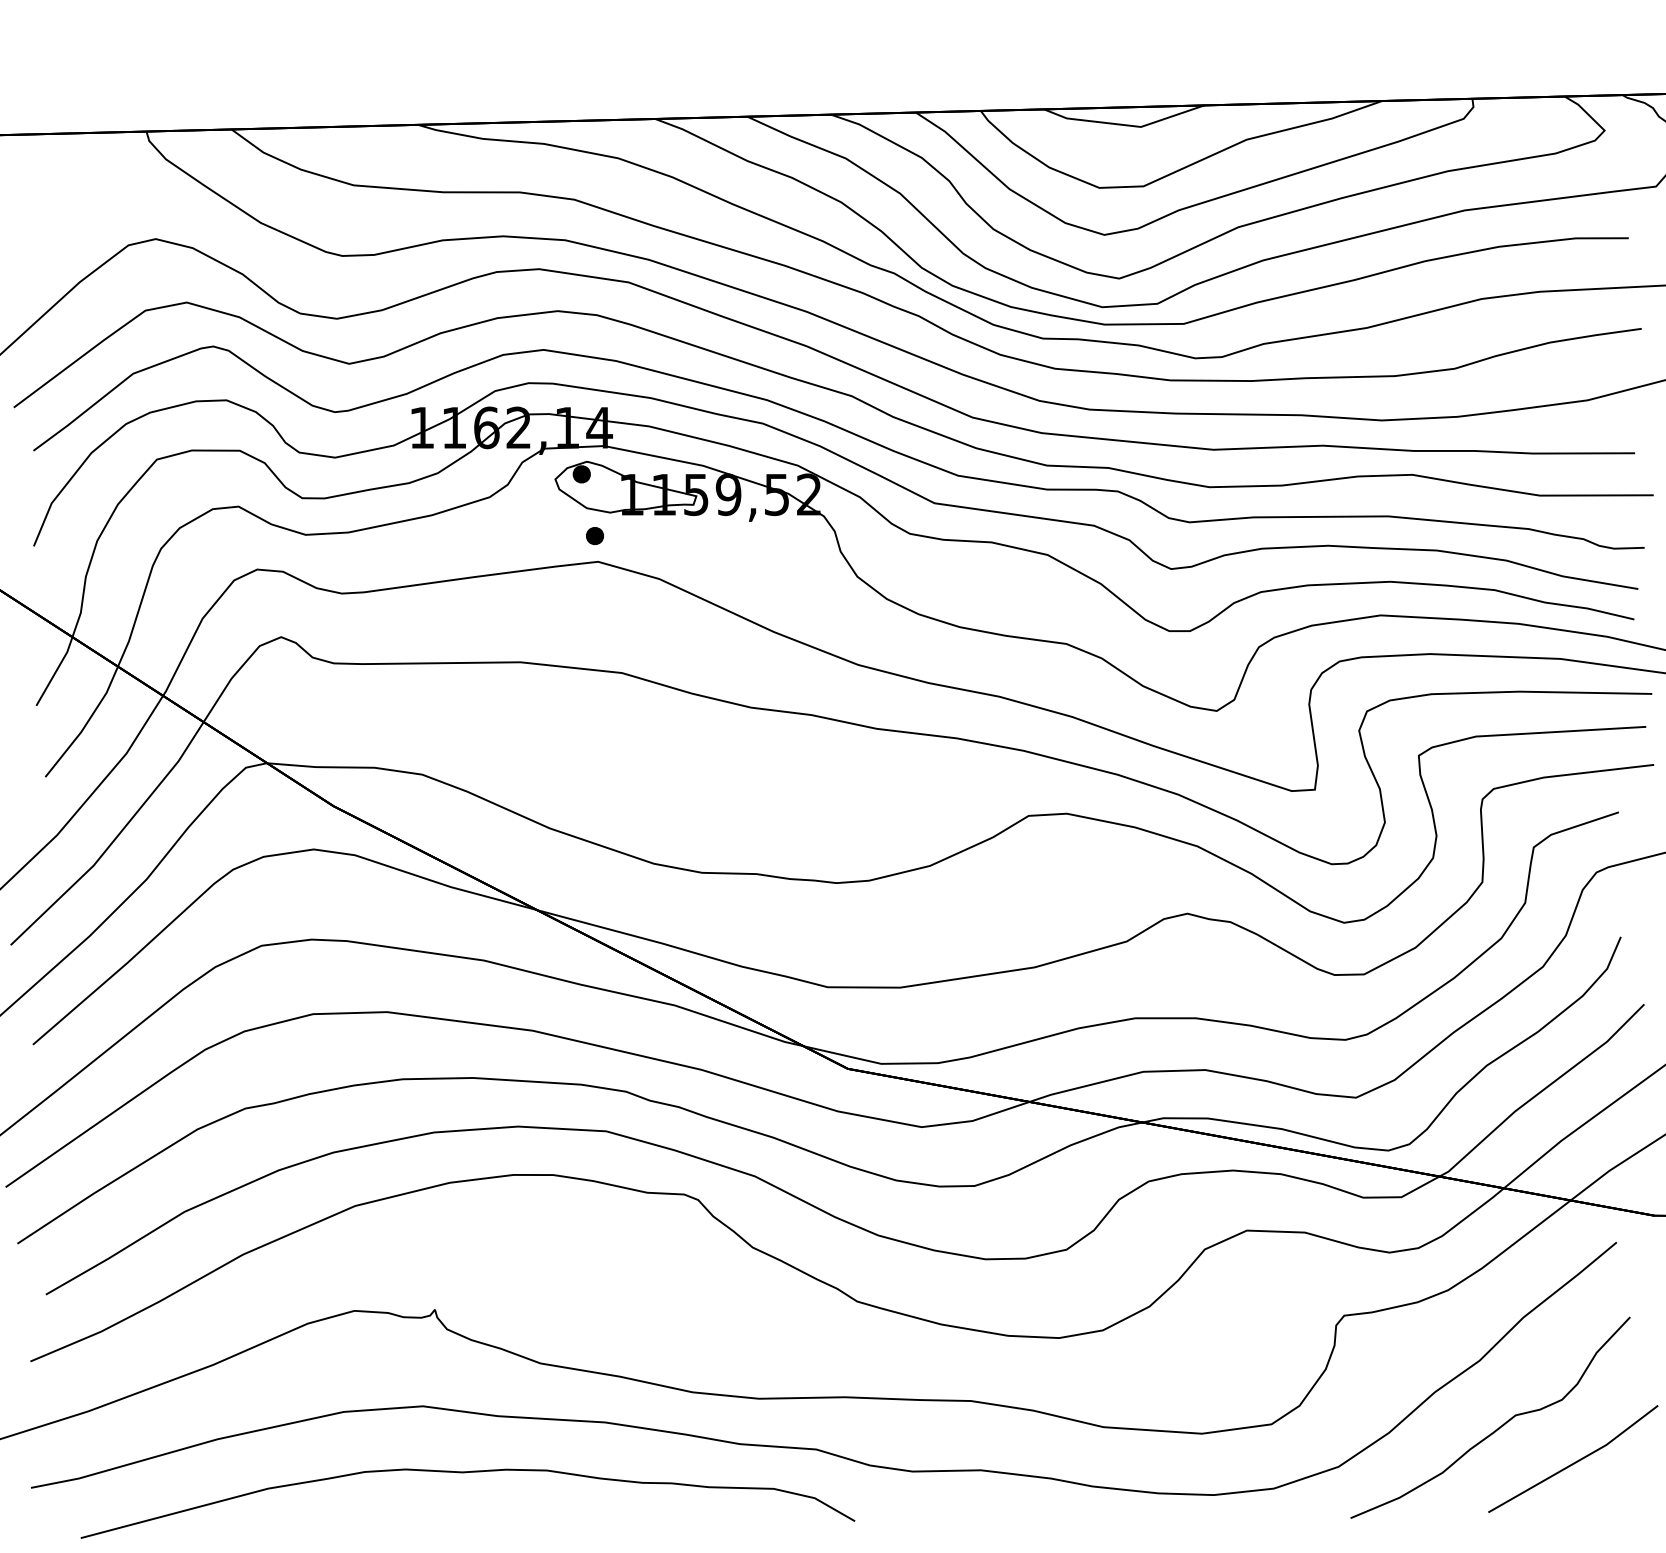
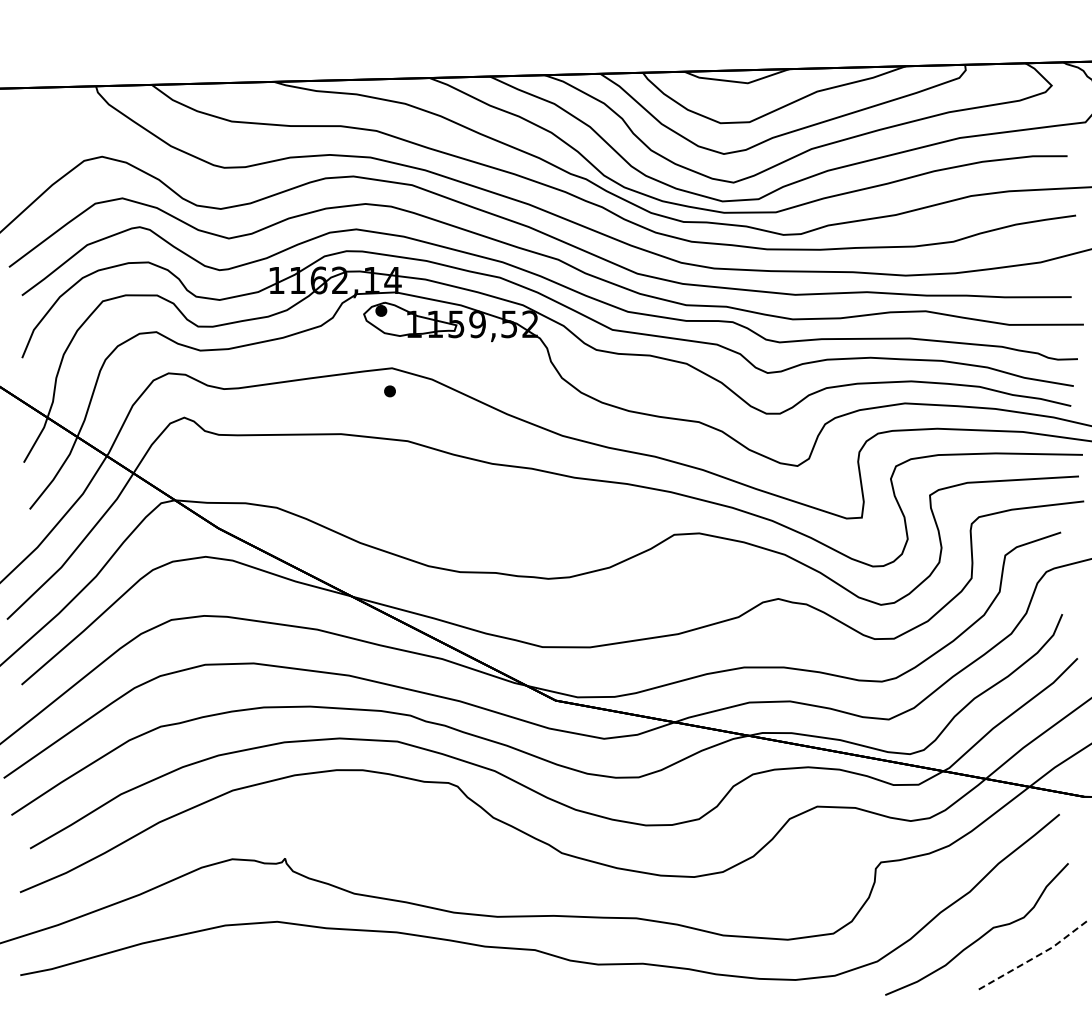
part: (594, 536) -> (389, 391), moved
line: (1576, 1462) -> (1033, 958), solid -> dashed
curve: (467, 1472) -> (306, 965), removed

